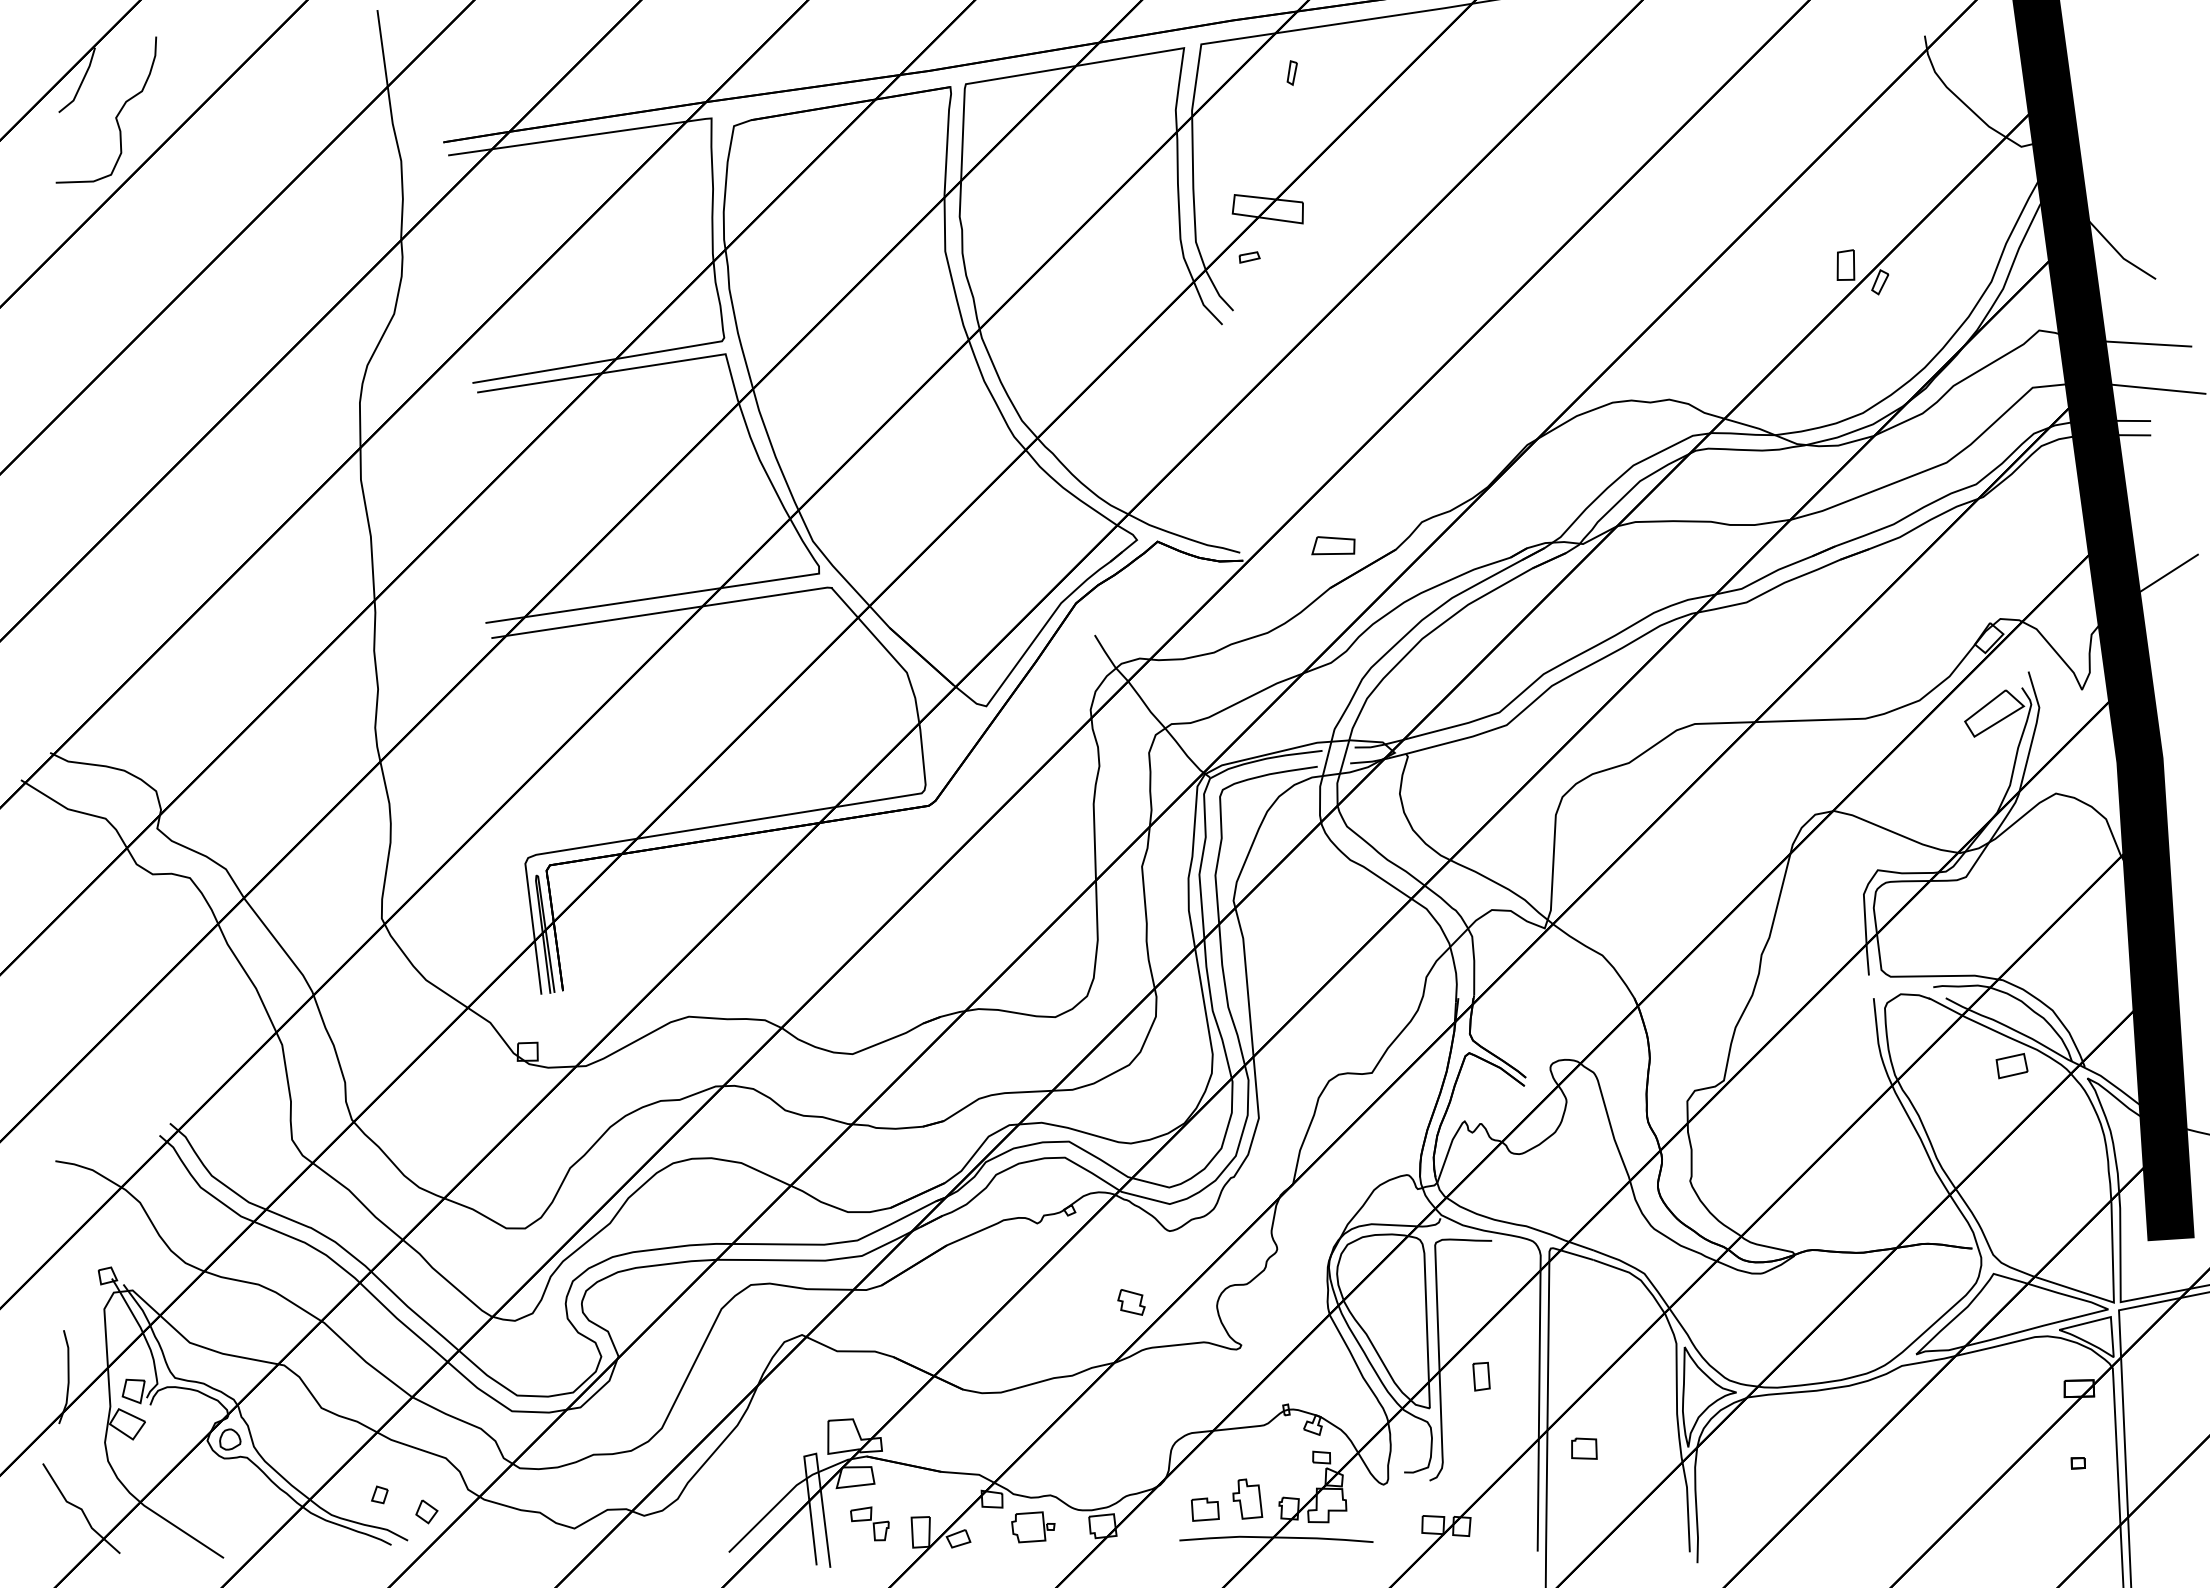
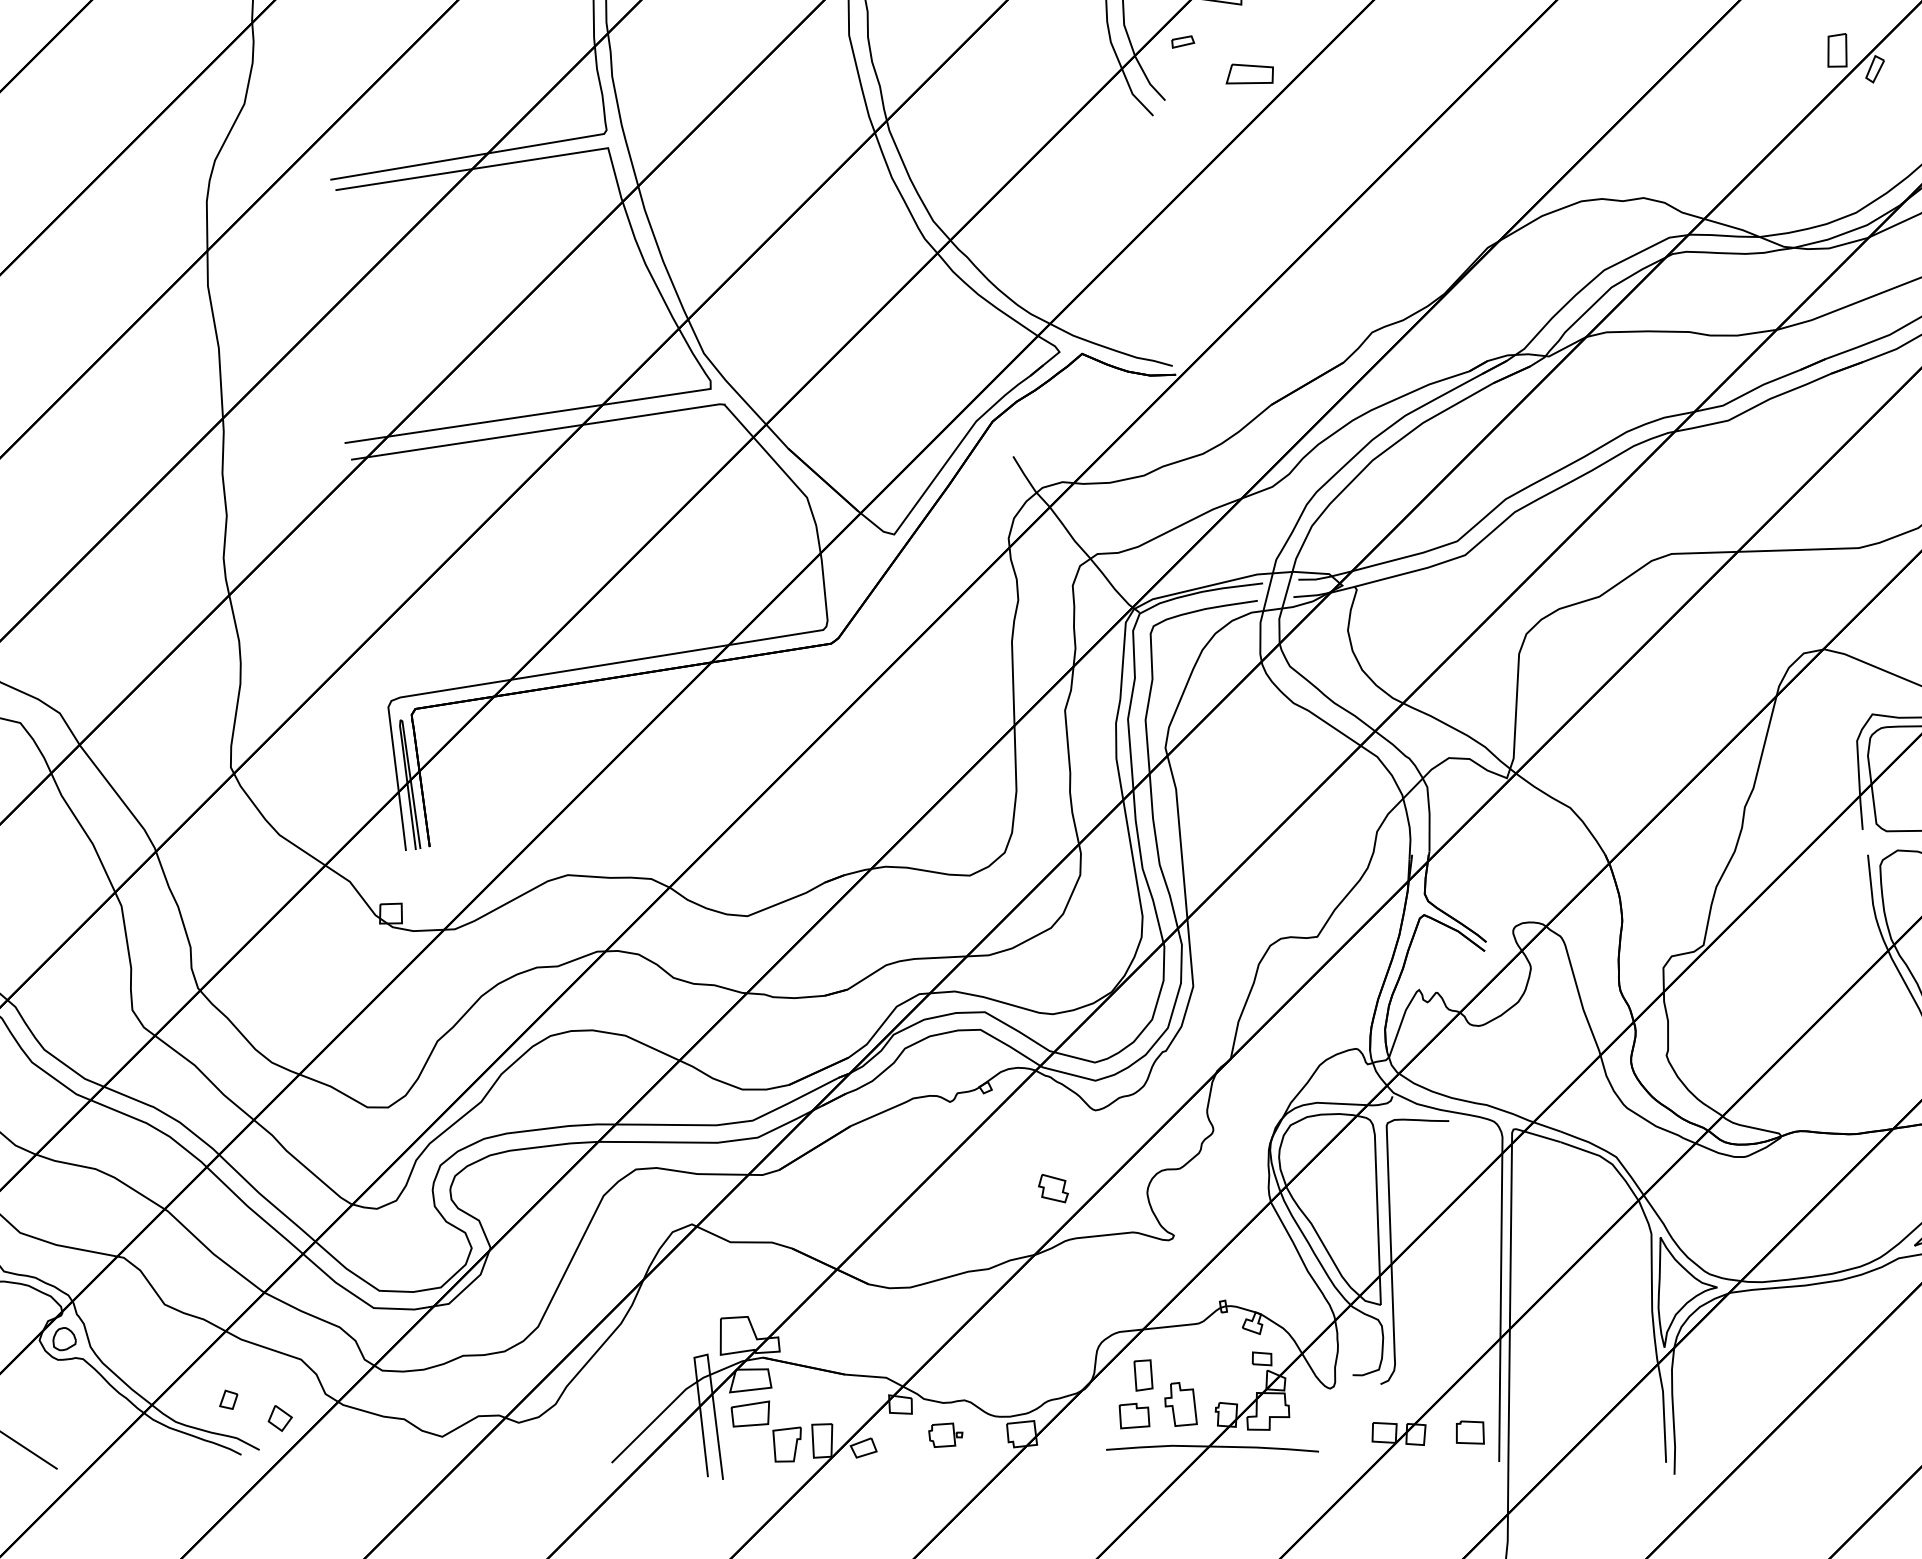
part: (1333, 545) -> (1249, 73), moved
part: (1481, 1376) -> (1143, 1375), moved
part: (1584, 1448) -> (1470, 1432), moved
part: (869, 1523) -> (765, 1431), size x1.67
part: (1033, 1526) -> (945, 1434), size x0.71

